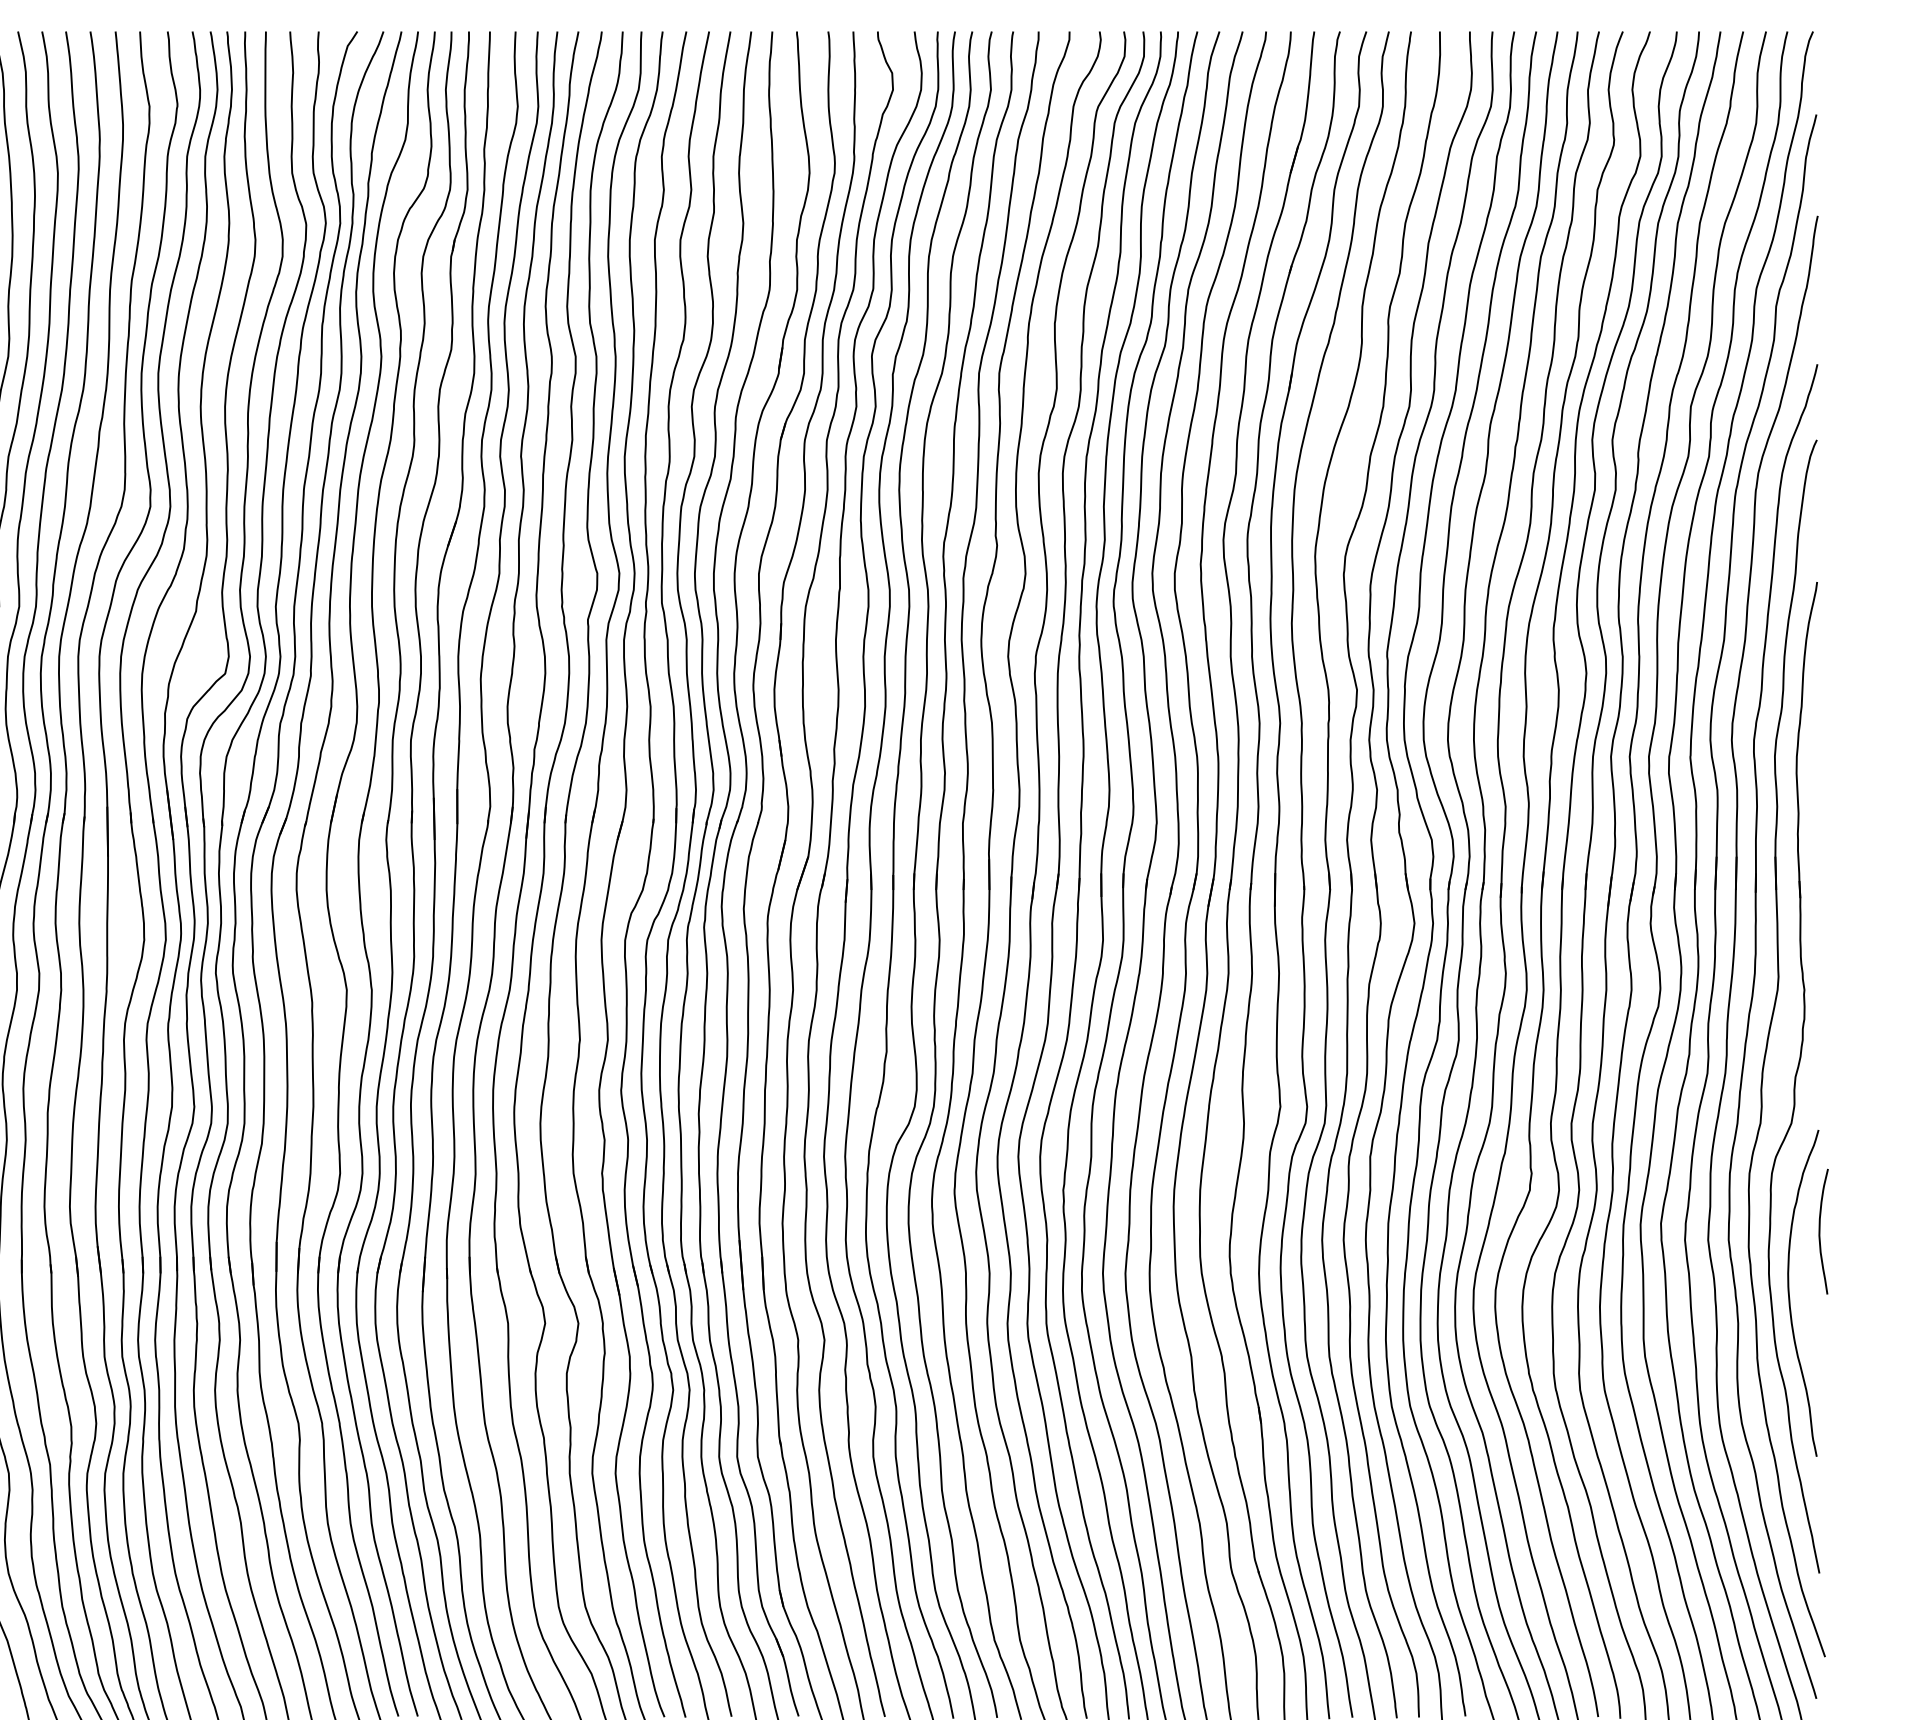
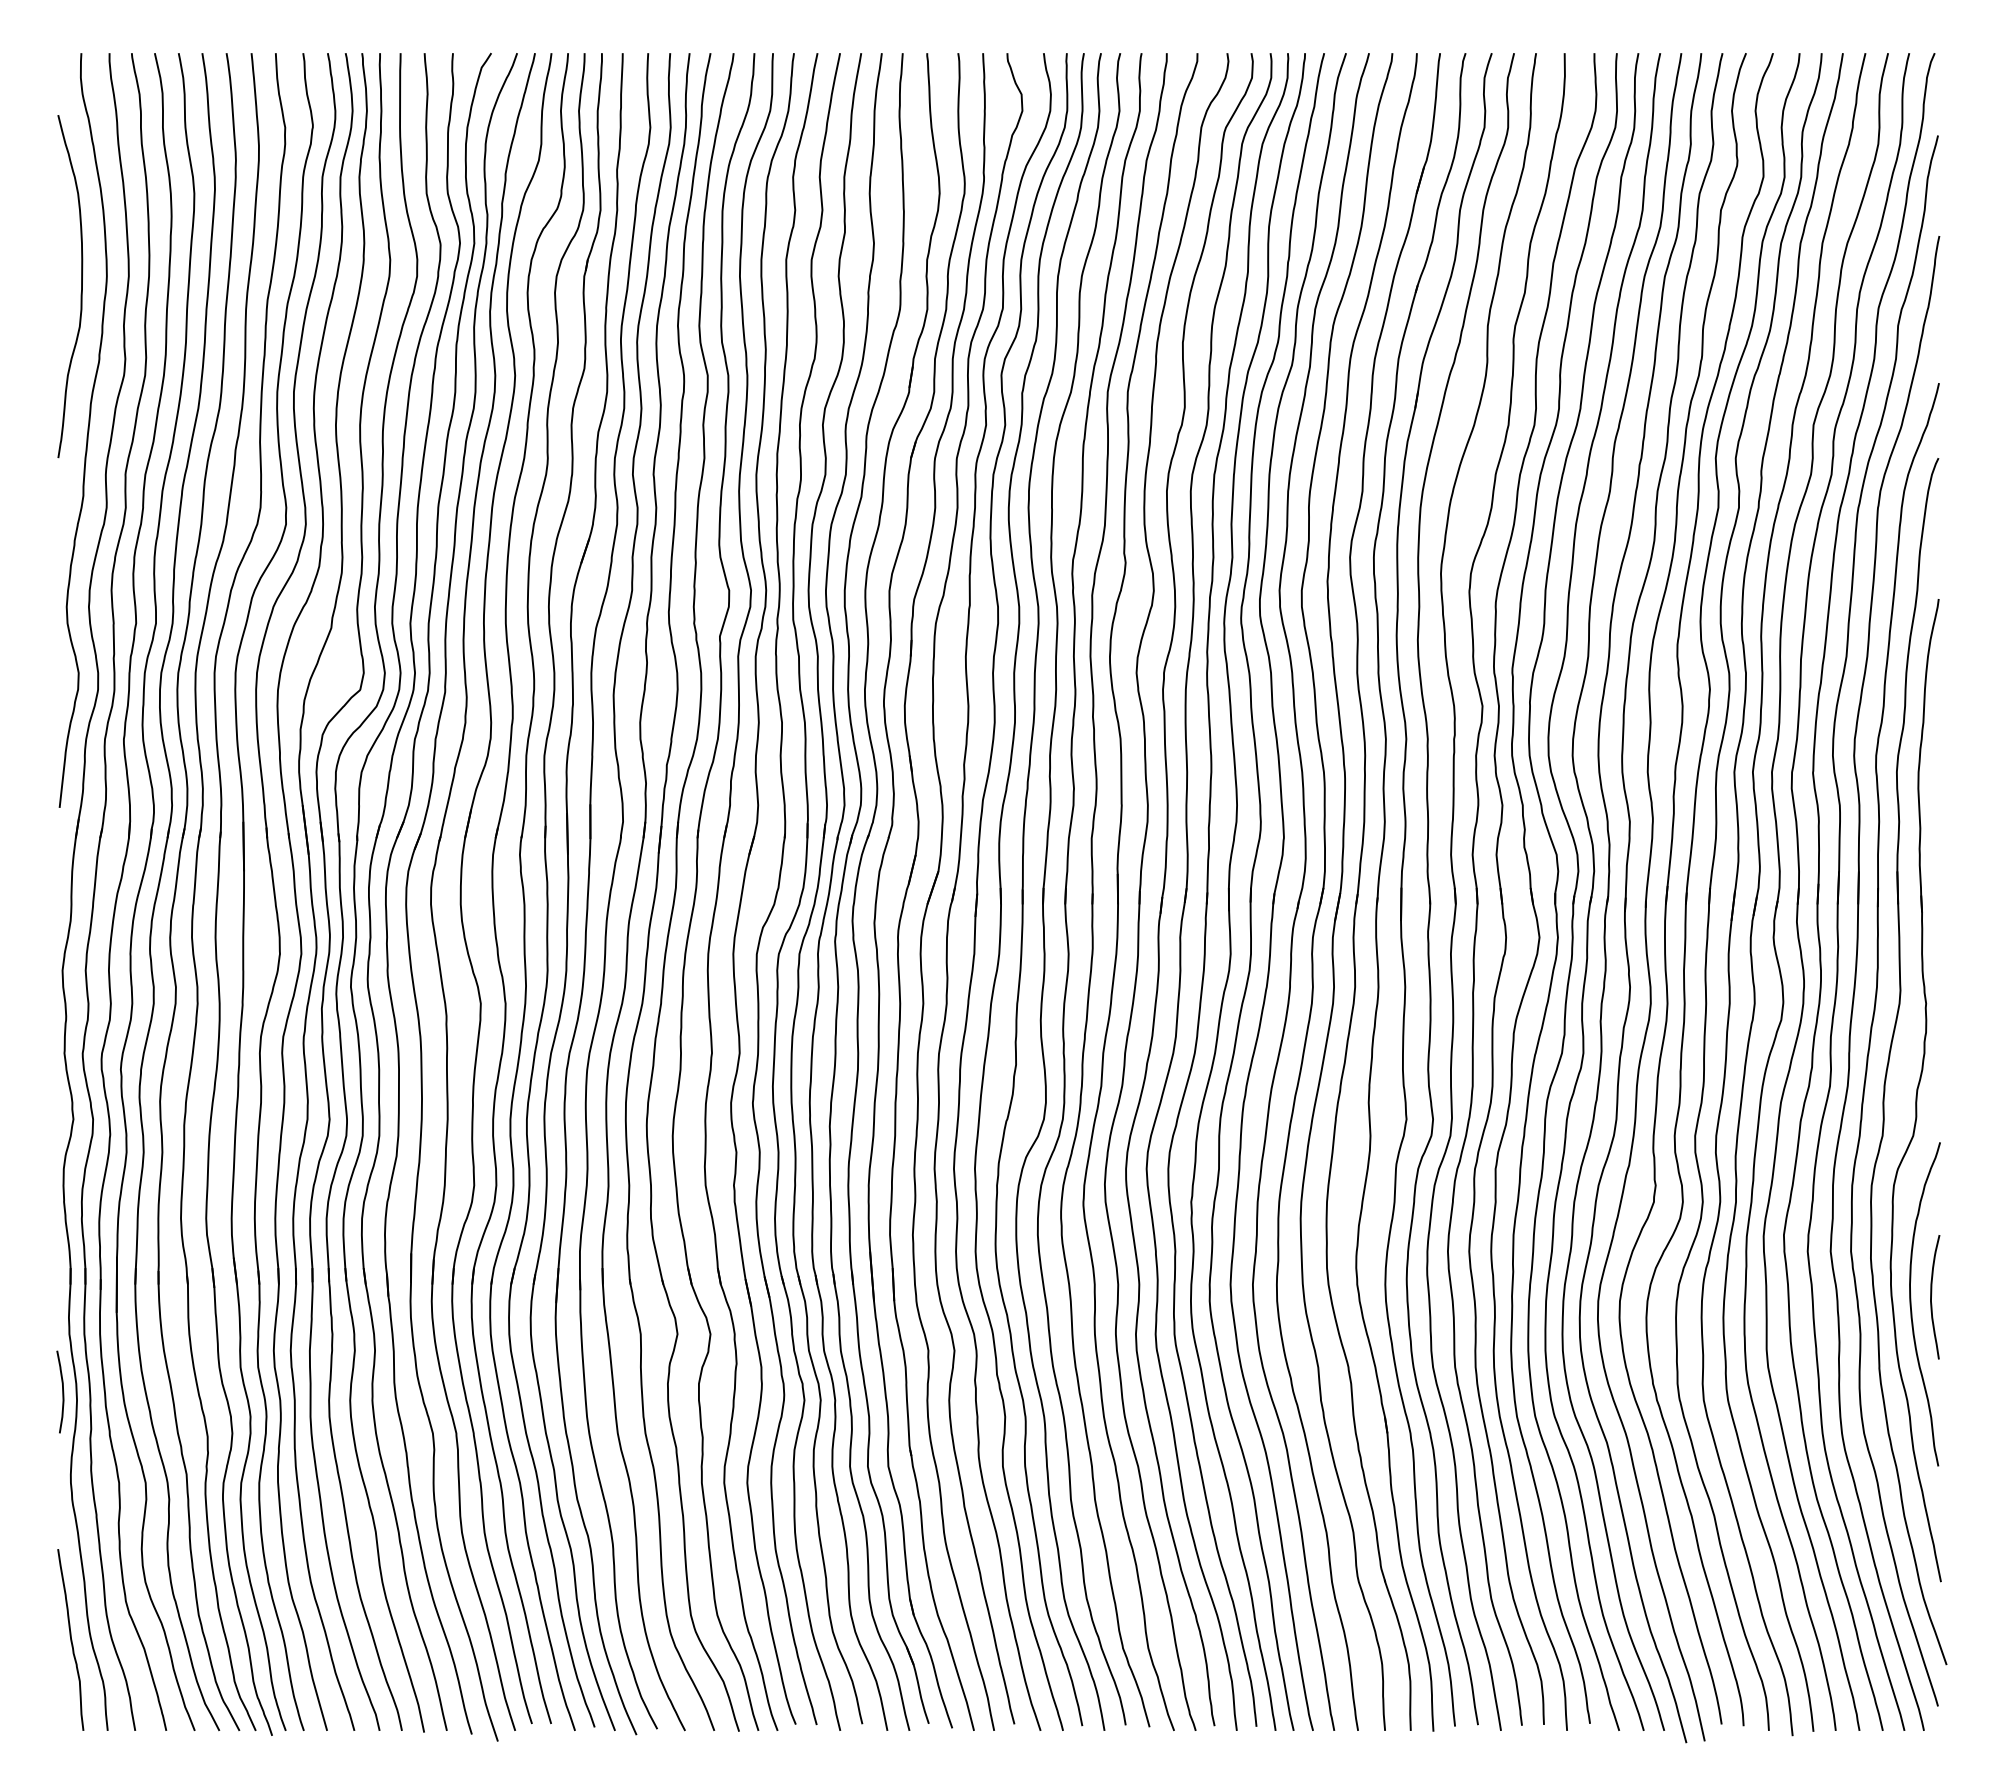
curve: (1819, 1231) -> (1931, 1297), moved

